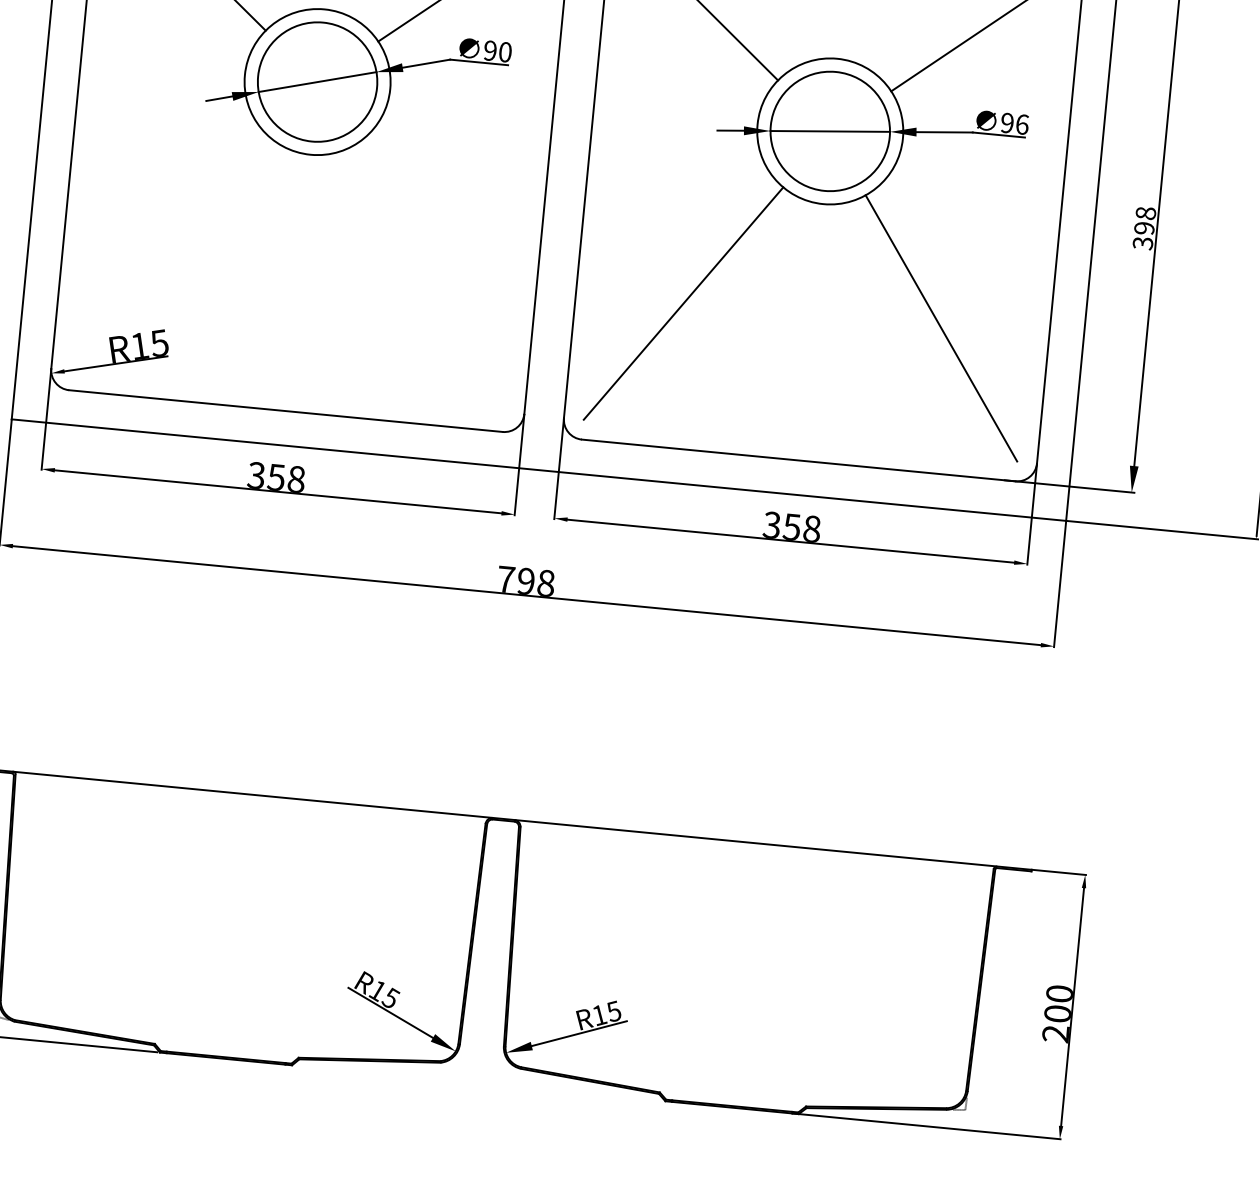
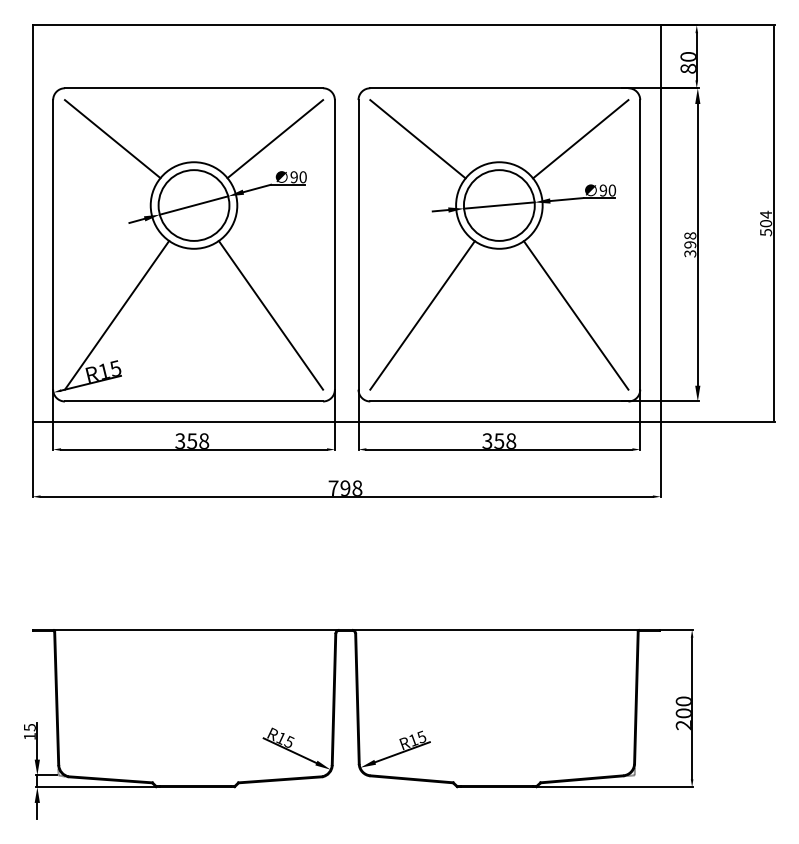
text: (1022, 124) -> (612, 190), 96 -> 90
line: (169, 252) -> (116, 314), added
line: (428, 277) -> (270, 314), added

